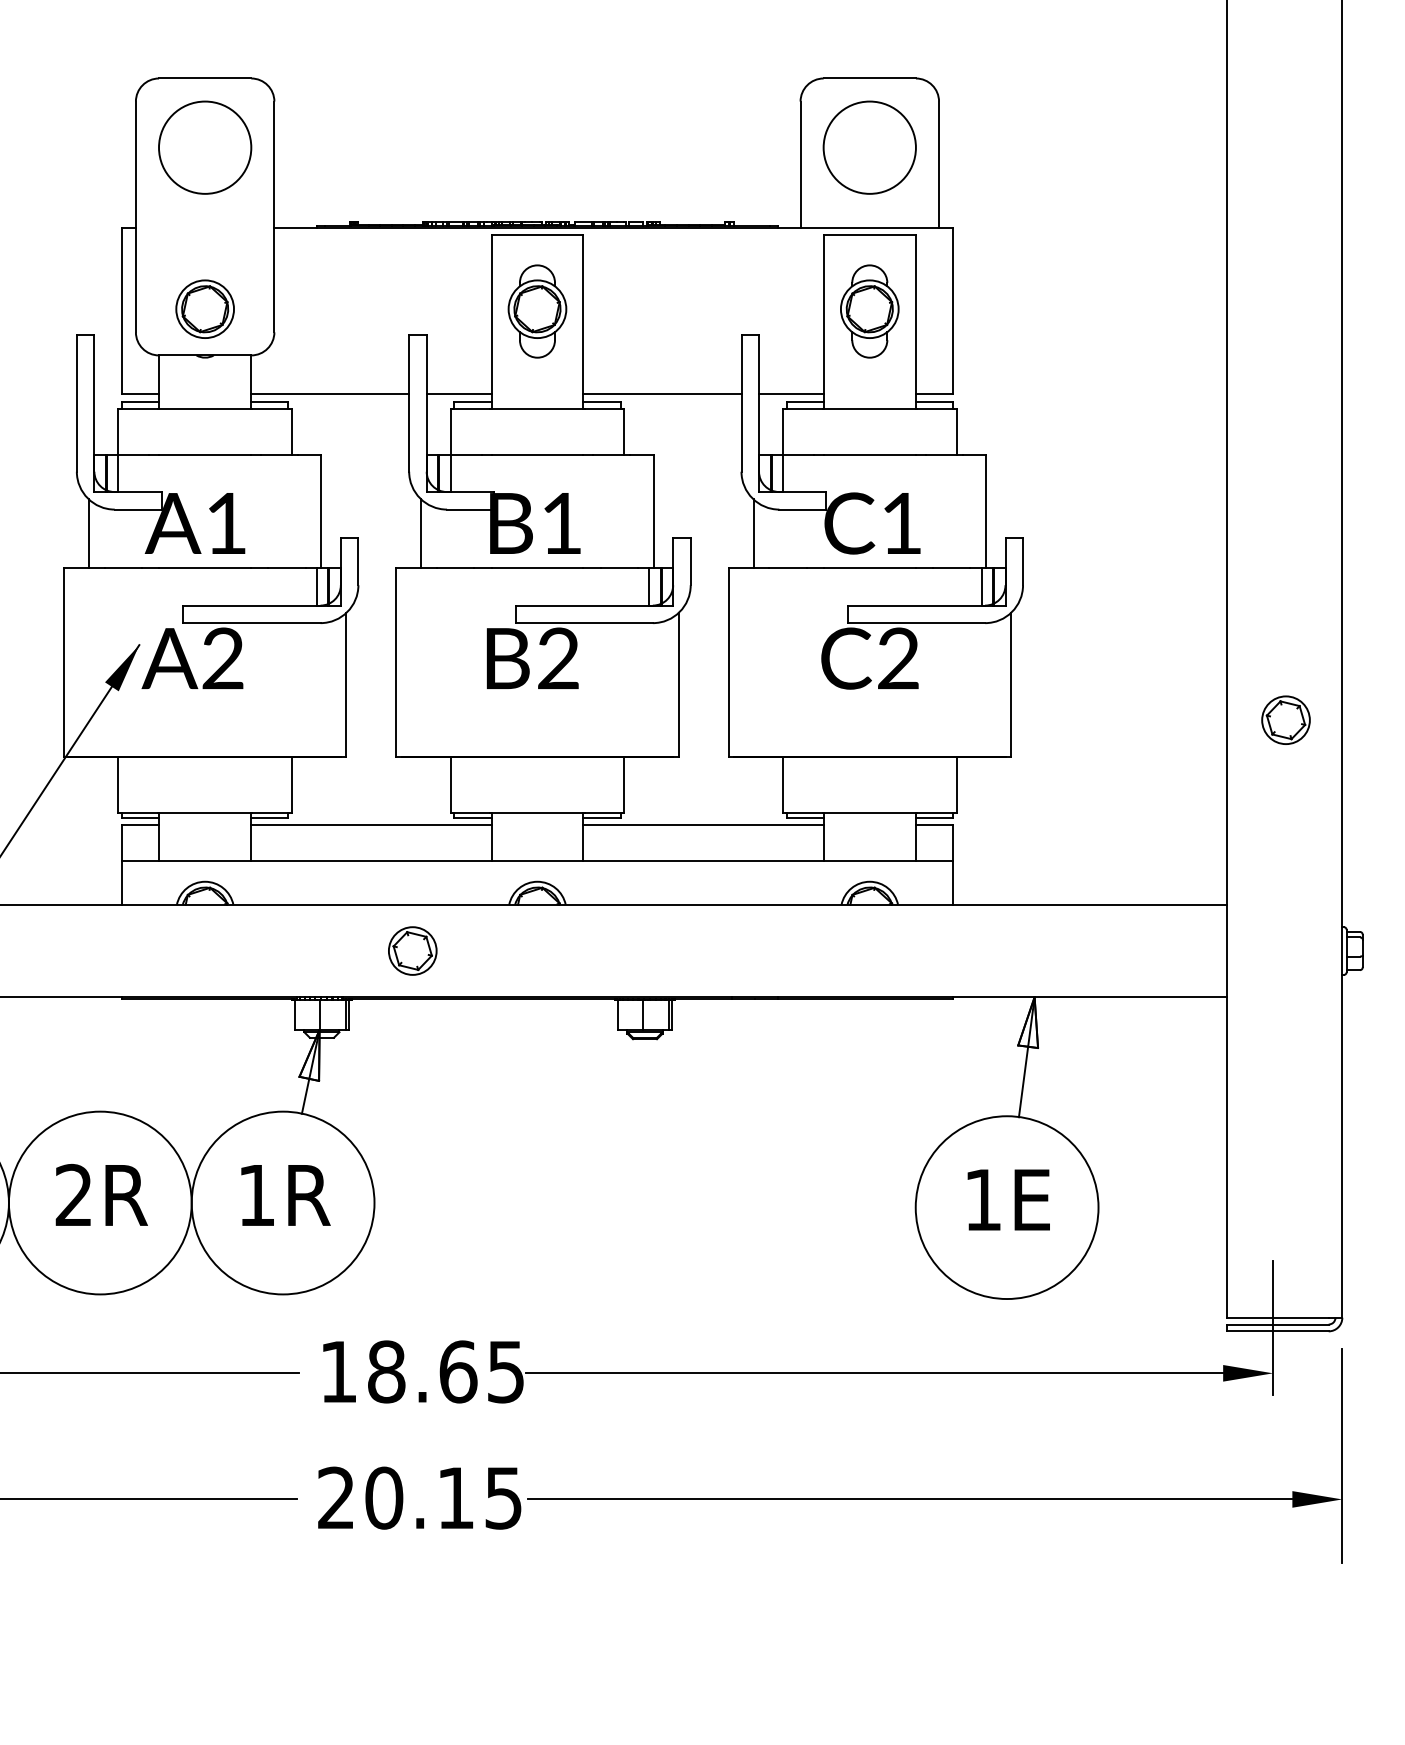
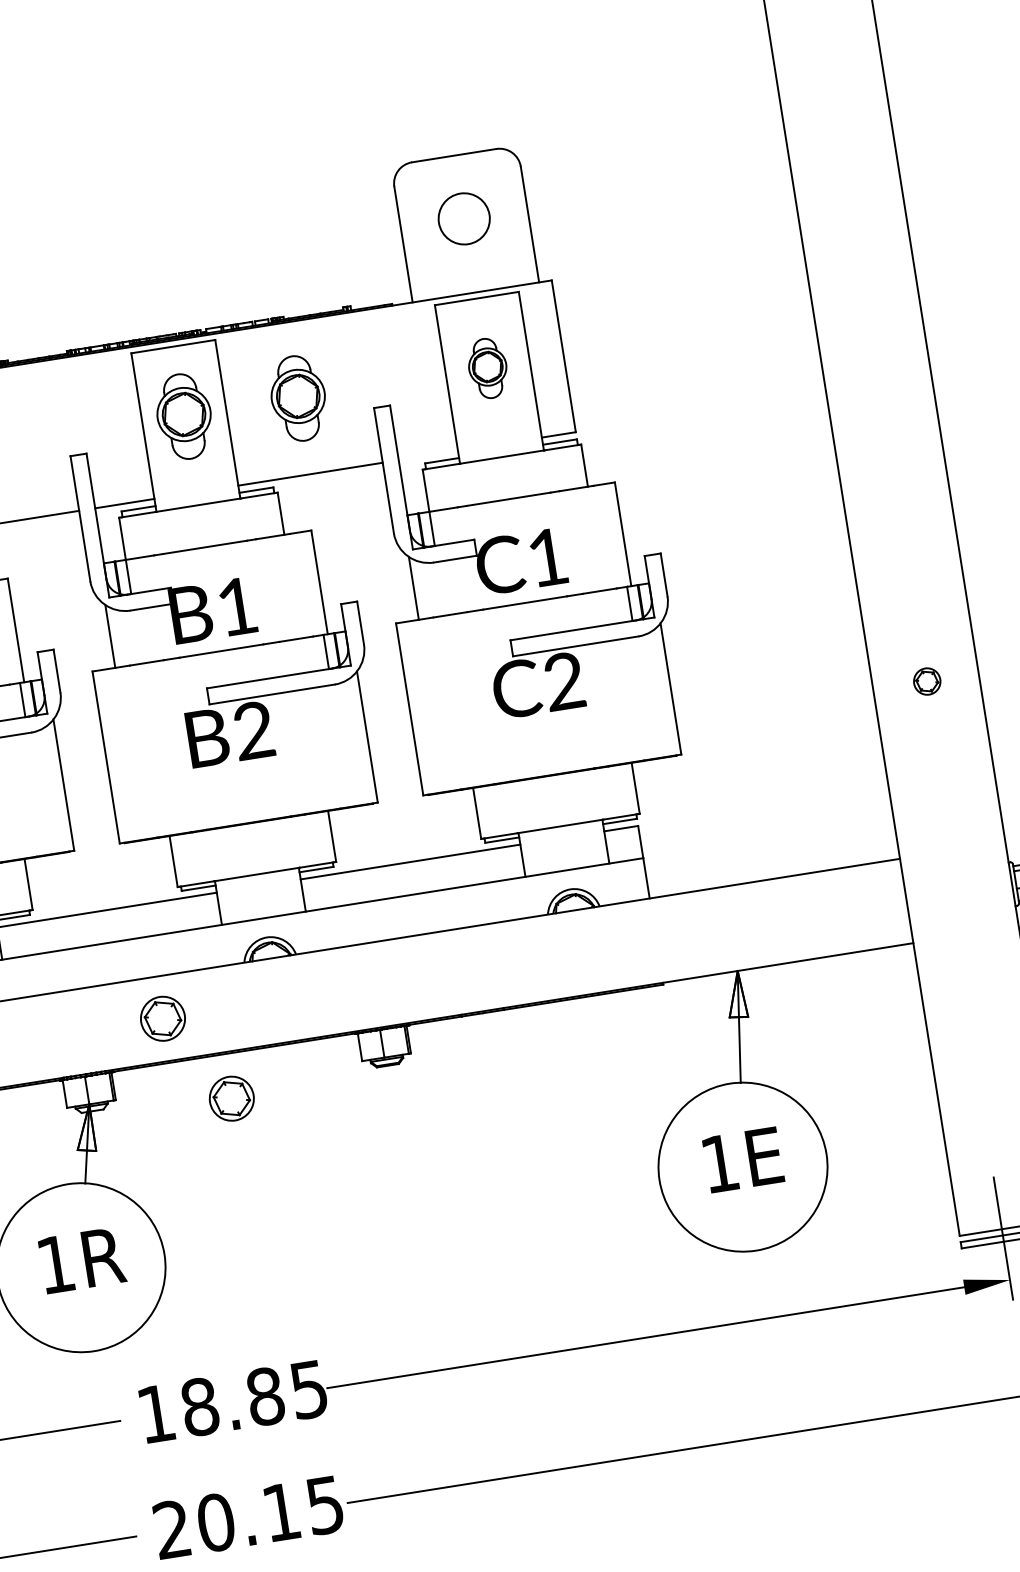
circle: (869, 147) -> (463, 218), size x0.6
part: (662, 311) -> (298, 398), added
part: (869, 311) -> (487, 368), size x0.7
line: (791, 394) -> (428, 455), removed
part: (1285, 719) -> (926, 681), size x0.6
part: (472, 1047) -> (231, 1098), added
text: (458, 1371) -> (265, 1396), 18.65 -> 18.85

